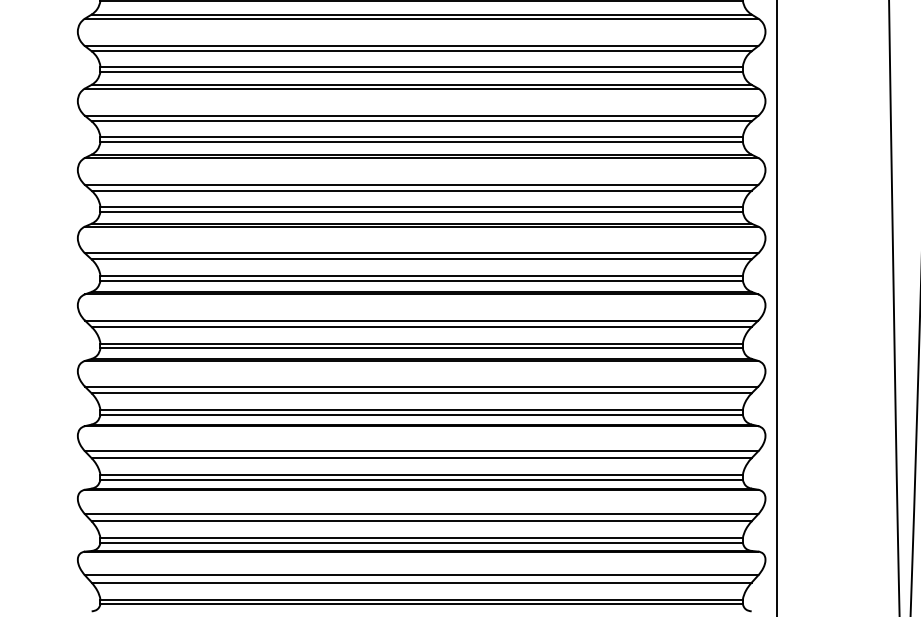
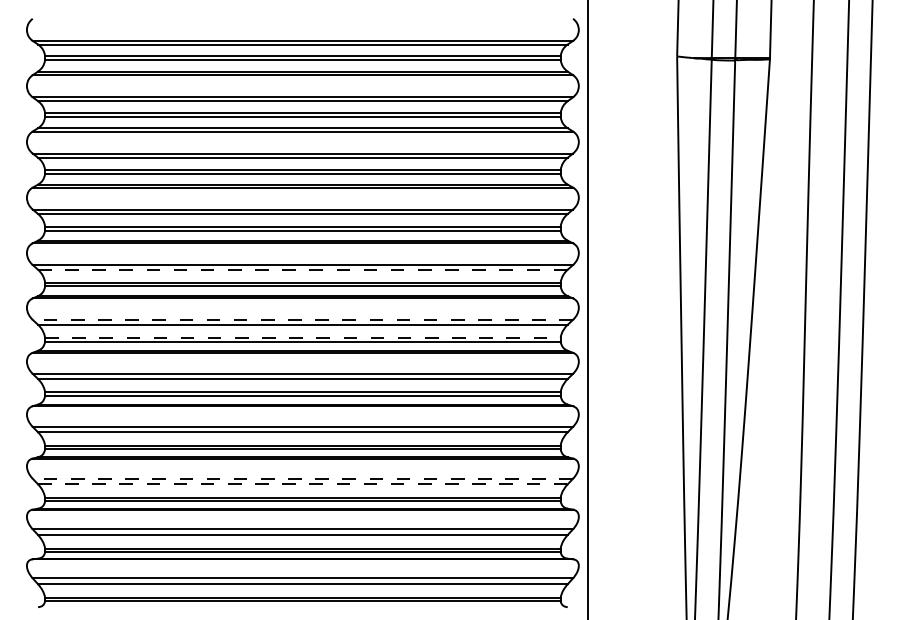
line: (421, 190) -> (302, 269), solid -> dashed
line: (421, 252) -> (302, 319), solid -> dashed
line: (421, 275) -> (302, 337), solid -> dashed
line: (421, 450) -> (302, 478), solid -> dashed
line: (421, 458) -> (302, 484), solid -> dashed

